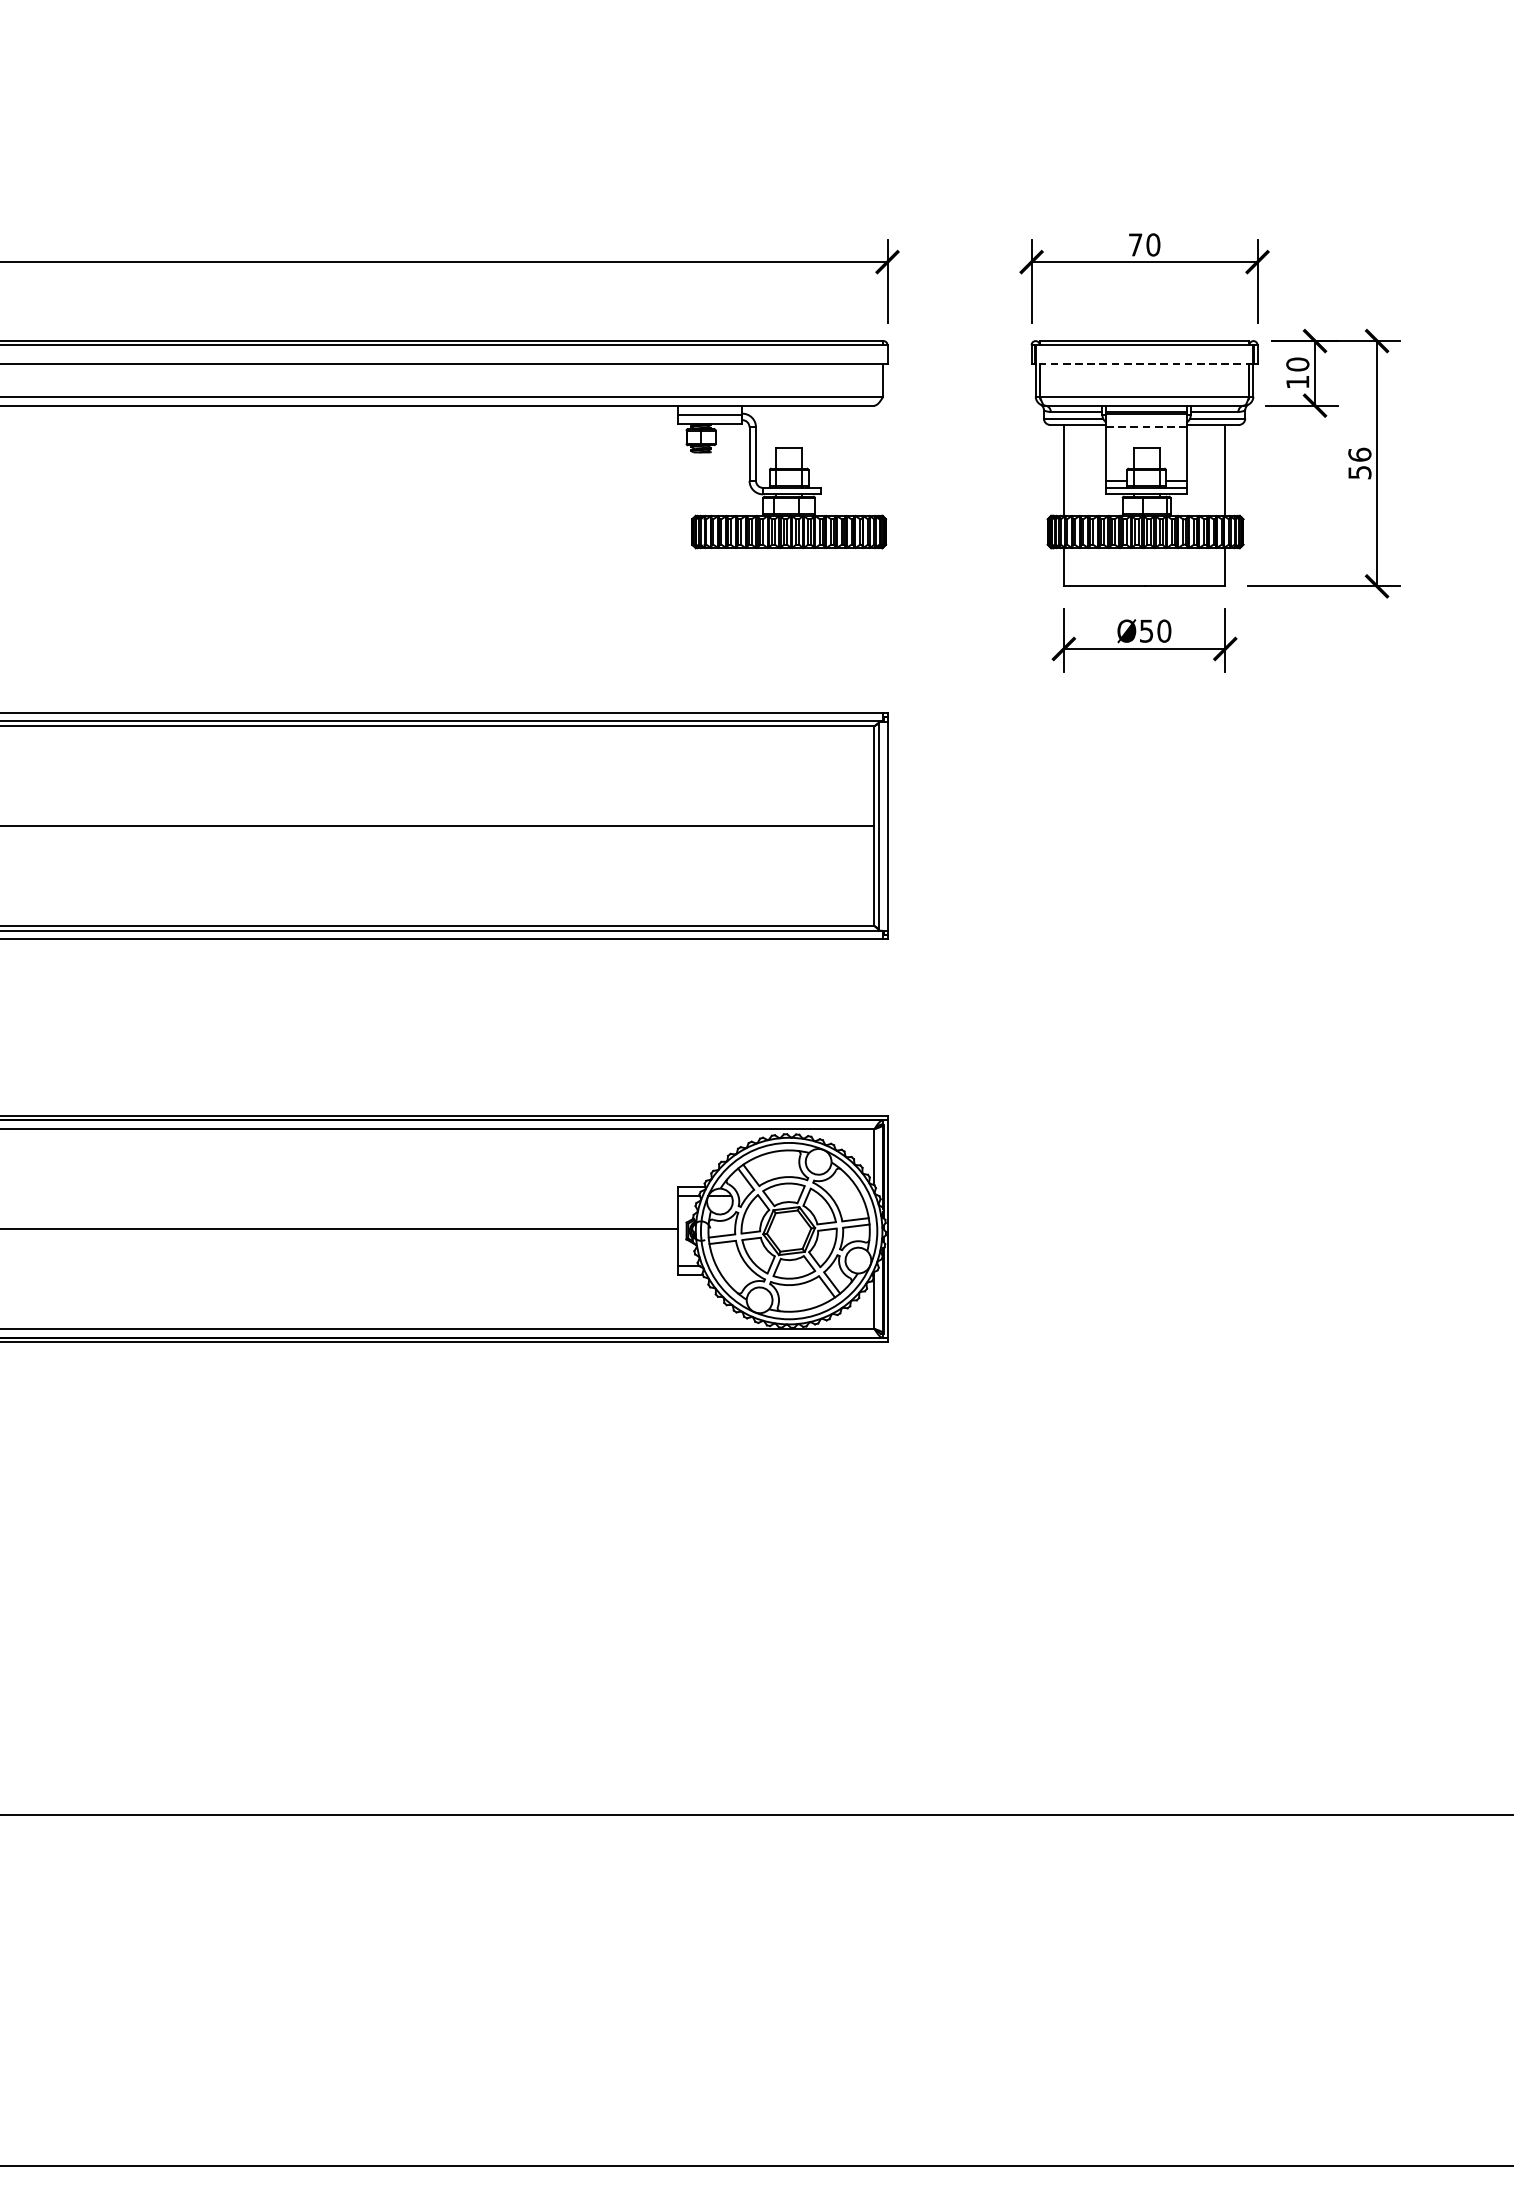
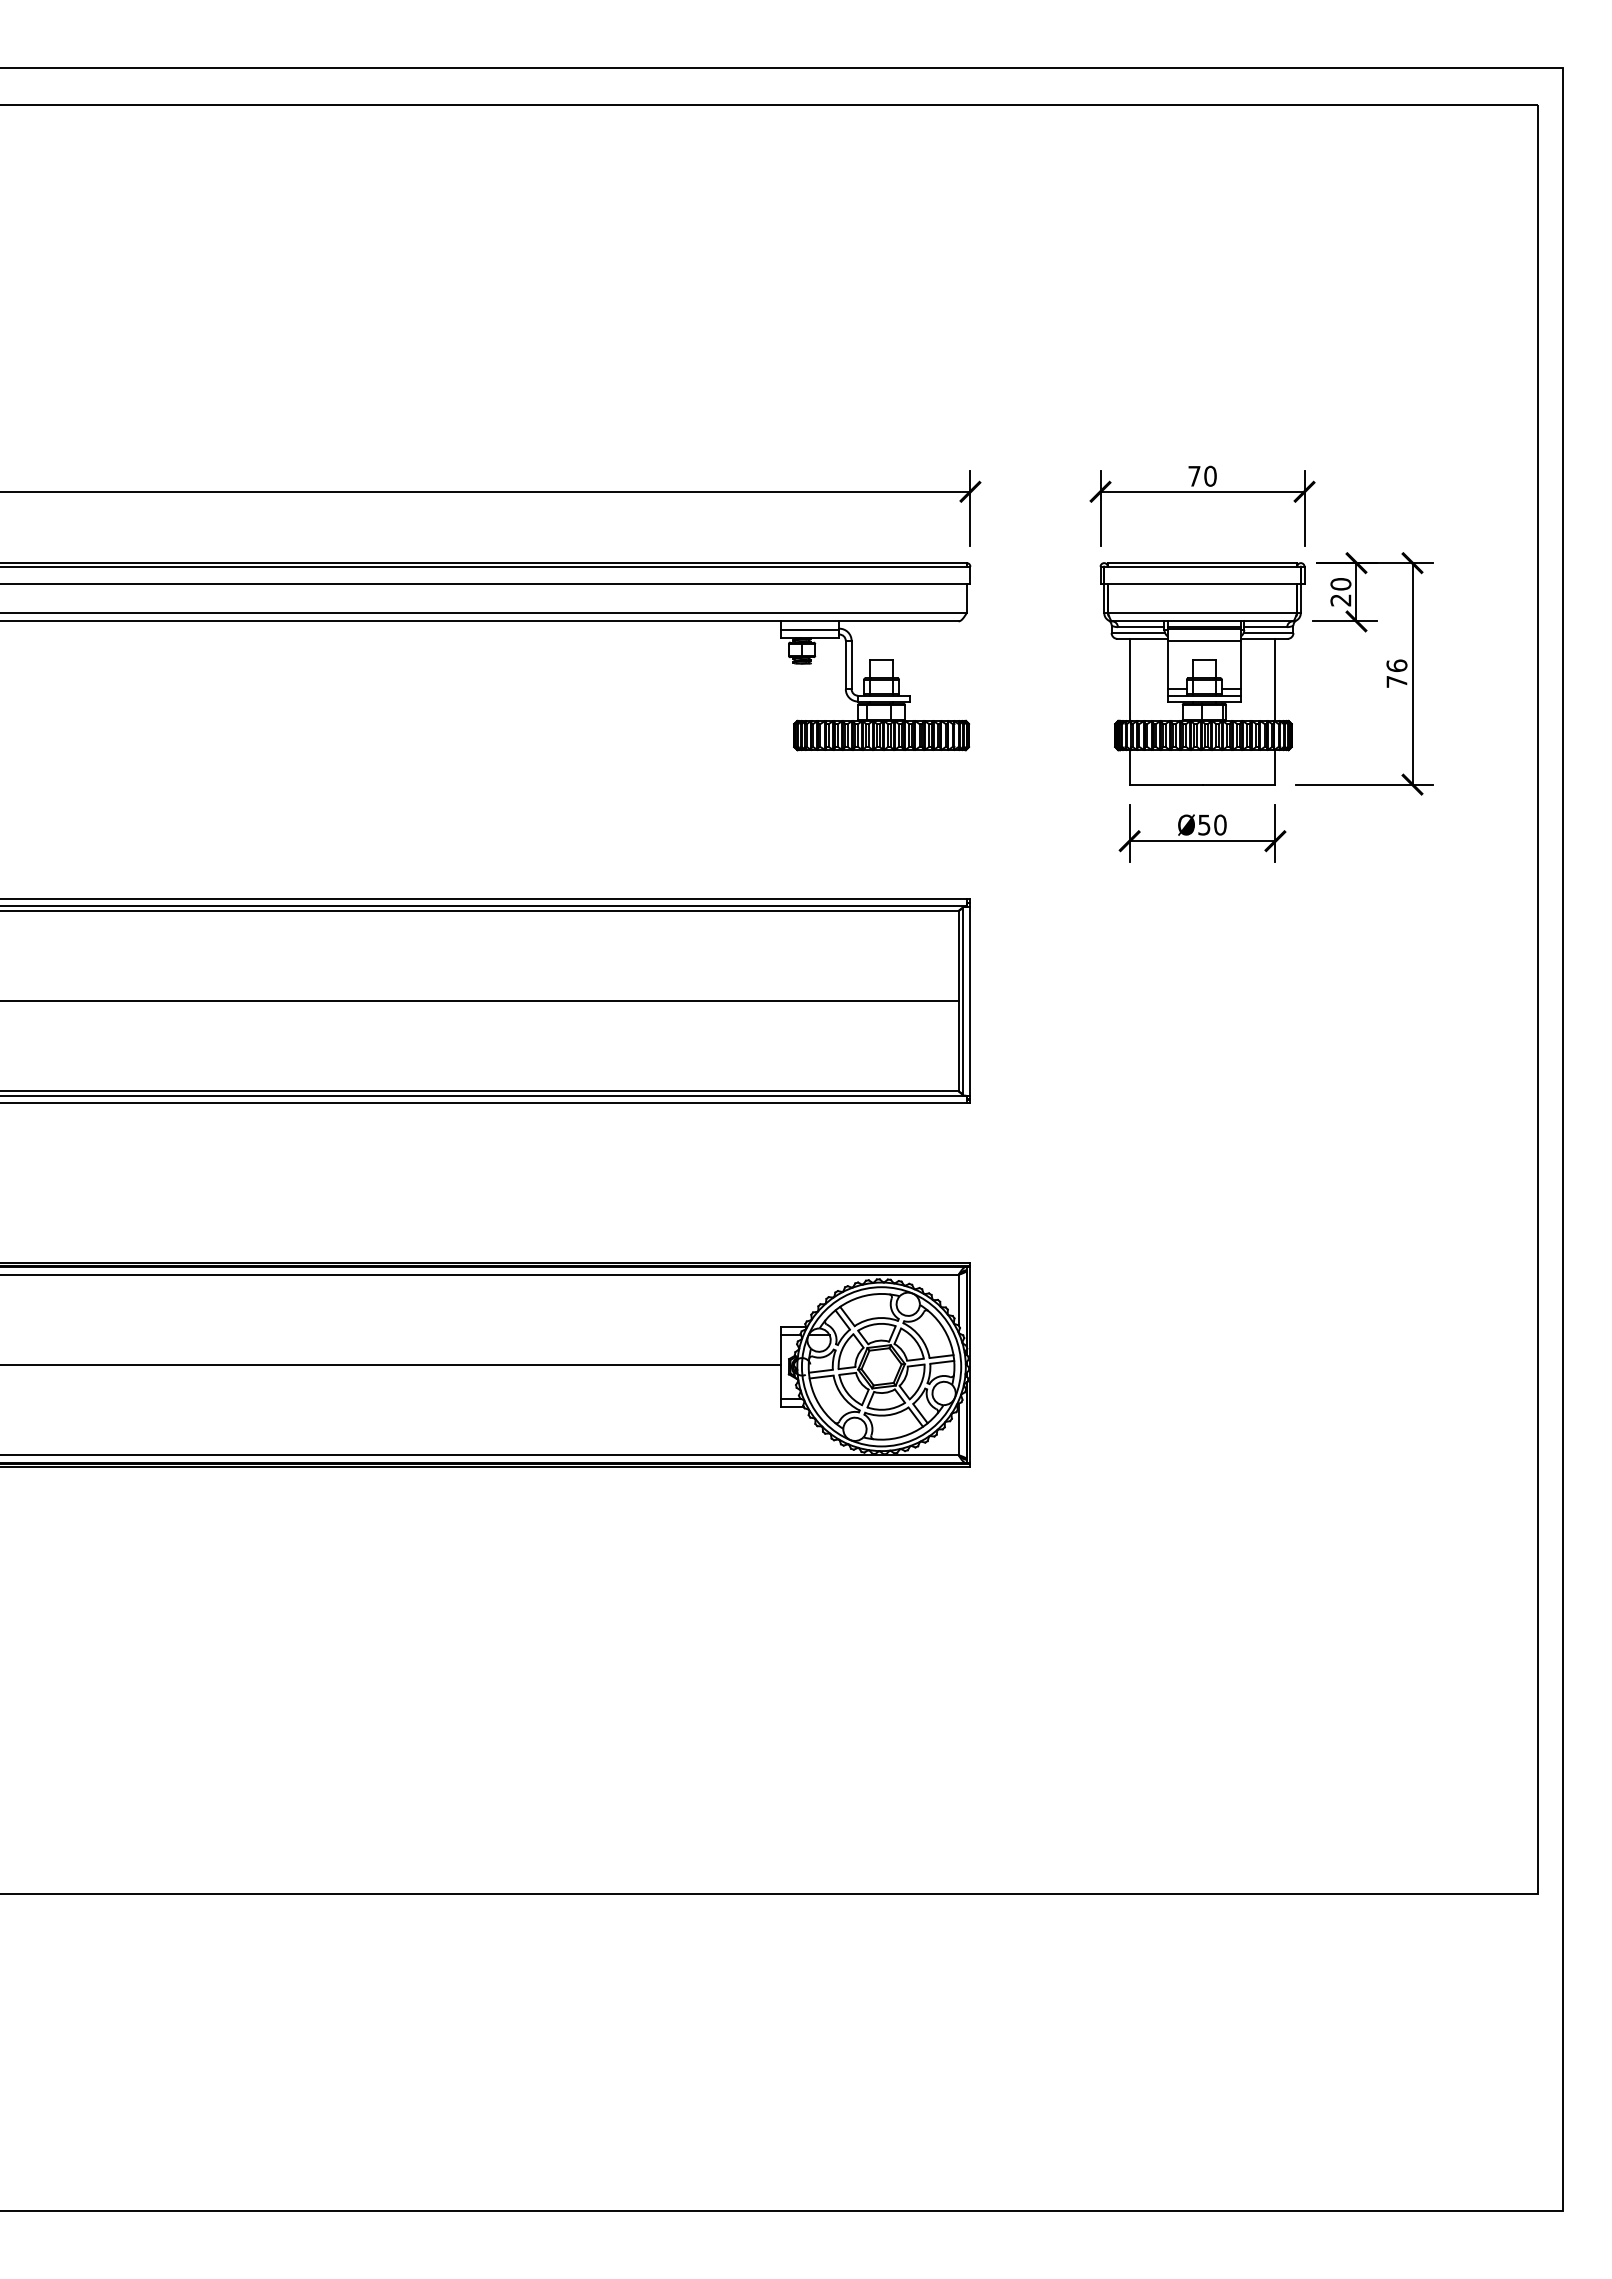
line: (1144, 363) -> (1202, 583), dashed -> solid
text: (1297, 382) -> (1340, 600), 10 -> 20
line: (1145, 426) -> (1203, 640), dashed -> solid
text: (1359, 472) -> (1396, 681), 56 -> 76

